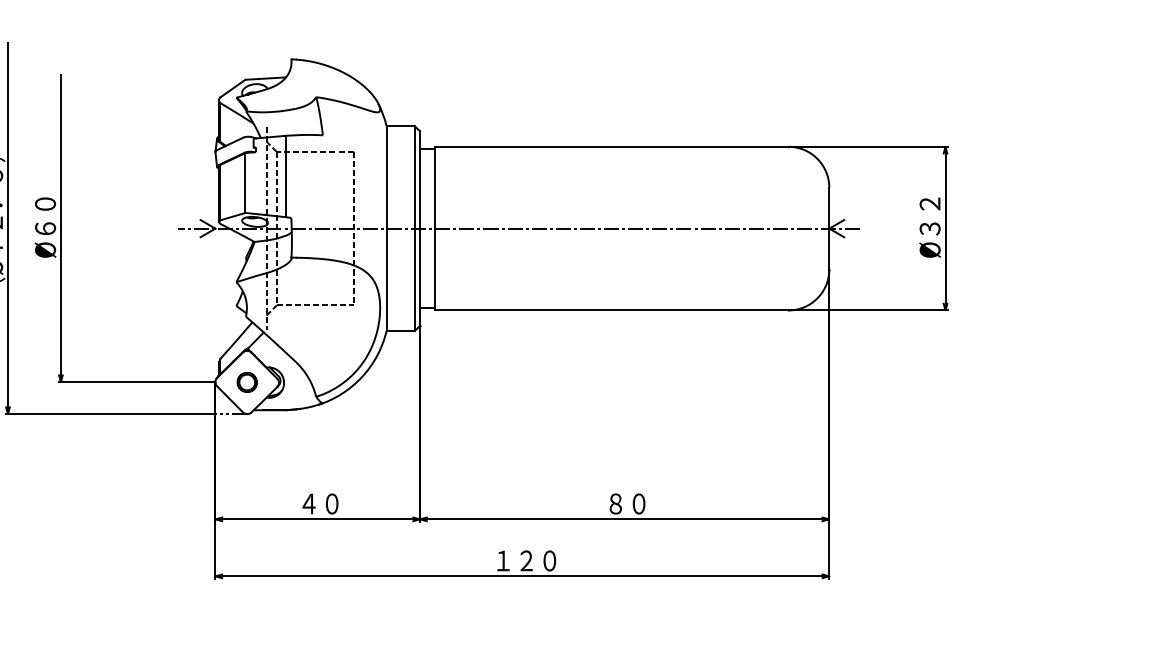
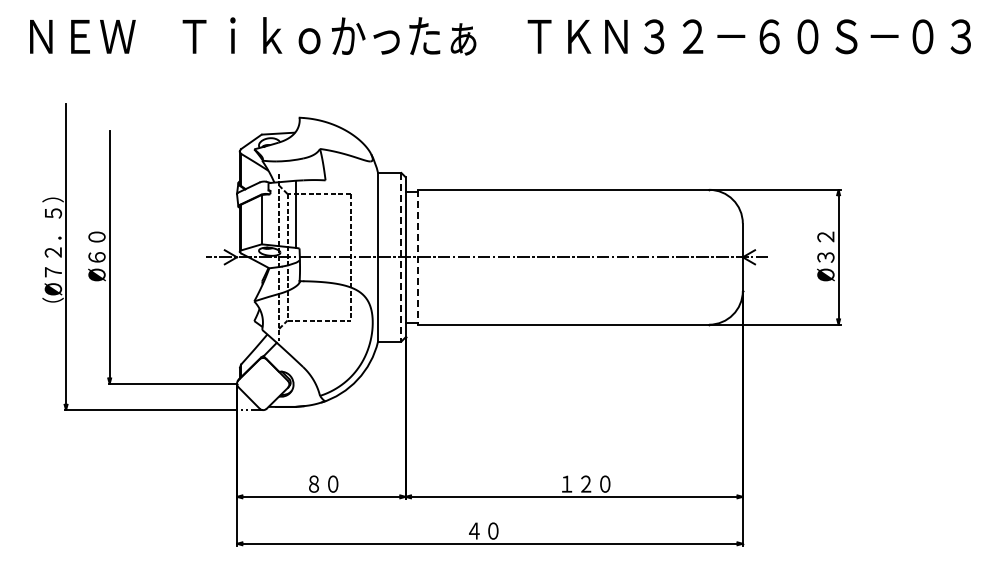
line: (415, 228) -> (401, 257), solid -> dashed
line: (435, 228) -> (418, 257), solid -> dashed
part: (246, 381) -> (262, 383), removed
text: (308, 503) -> (313, 483), ４０ -> ８０
text: (638, 503) -> (585, 483), ８０ -> １２０
text: (526, 560) -> (493, 530), １２０ -> ４０

